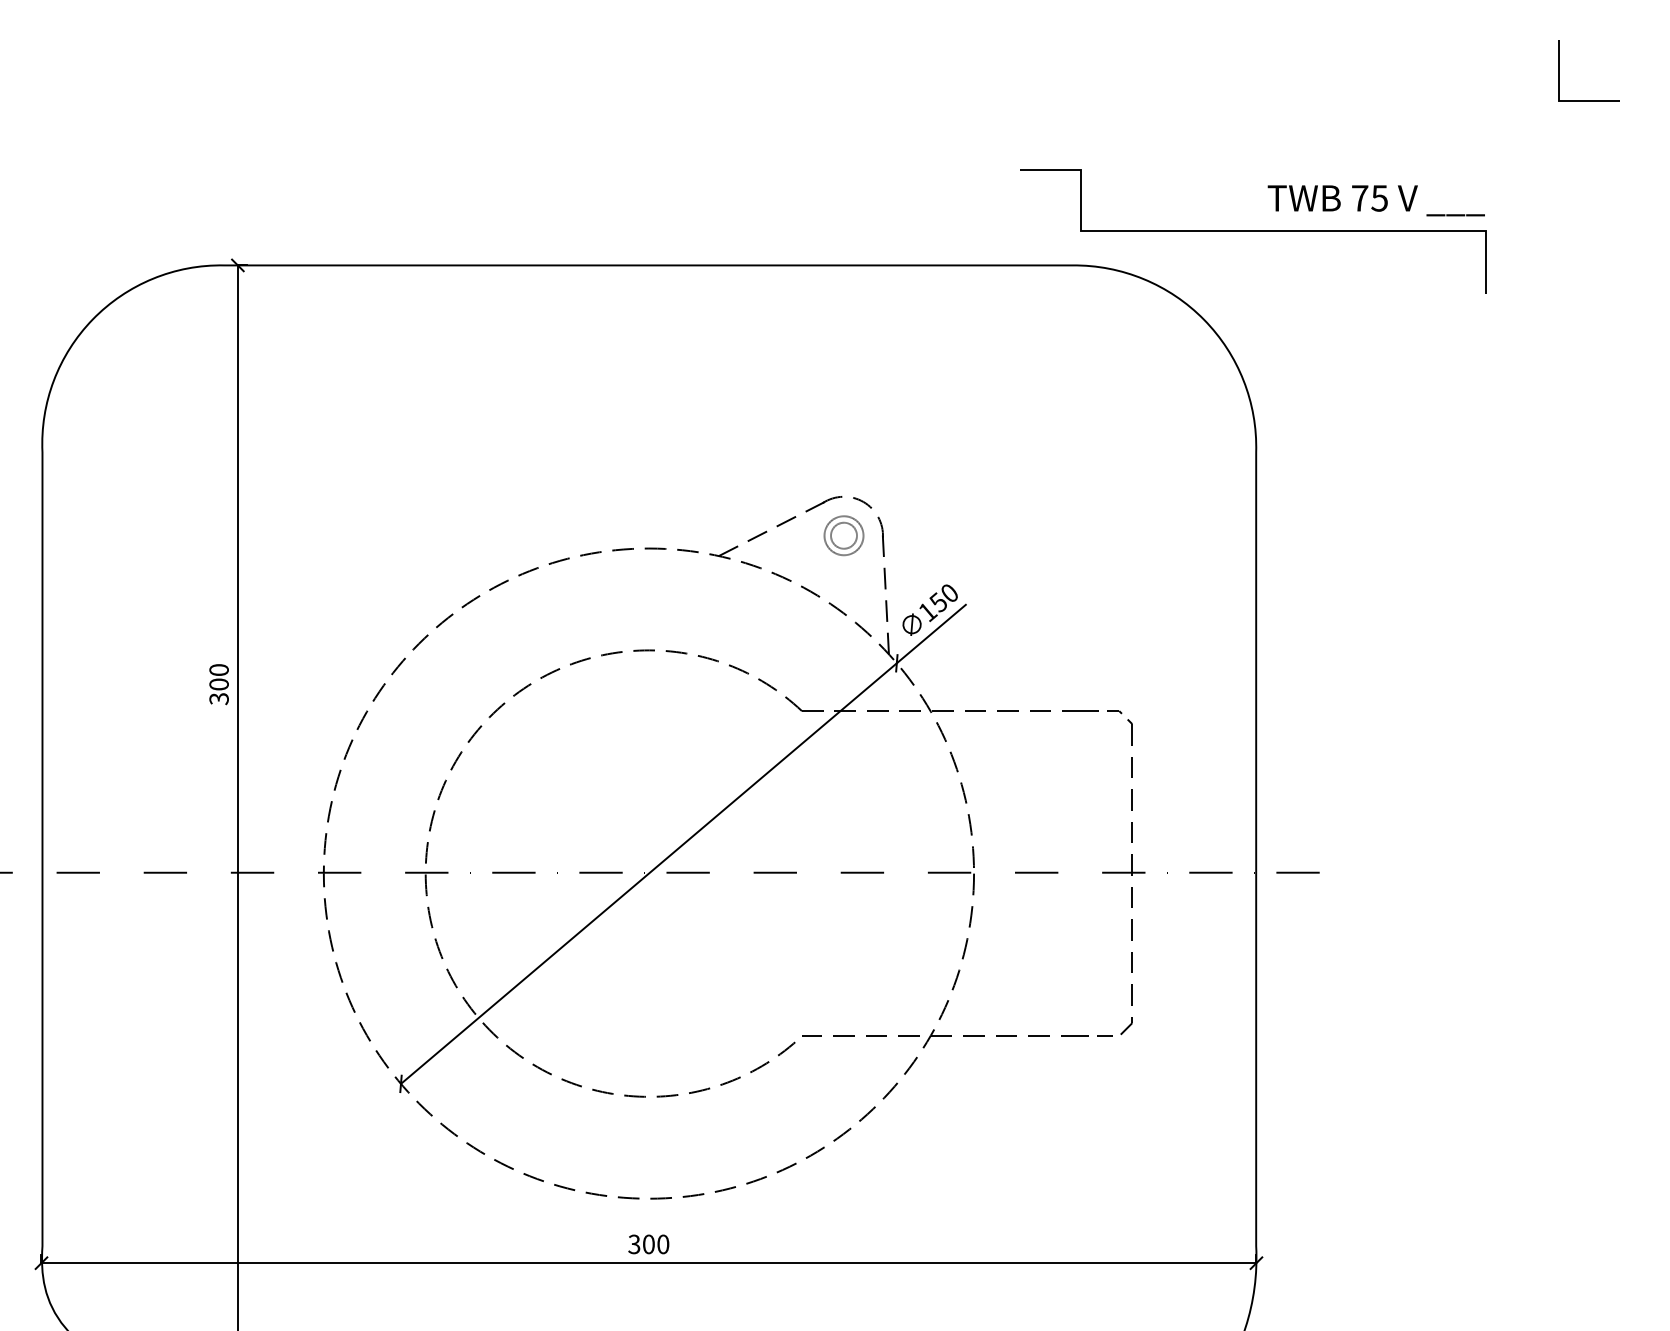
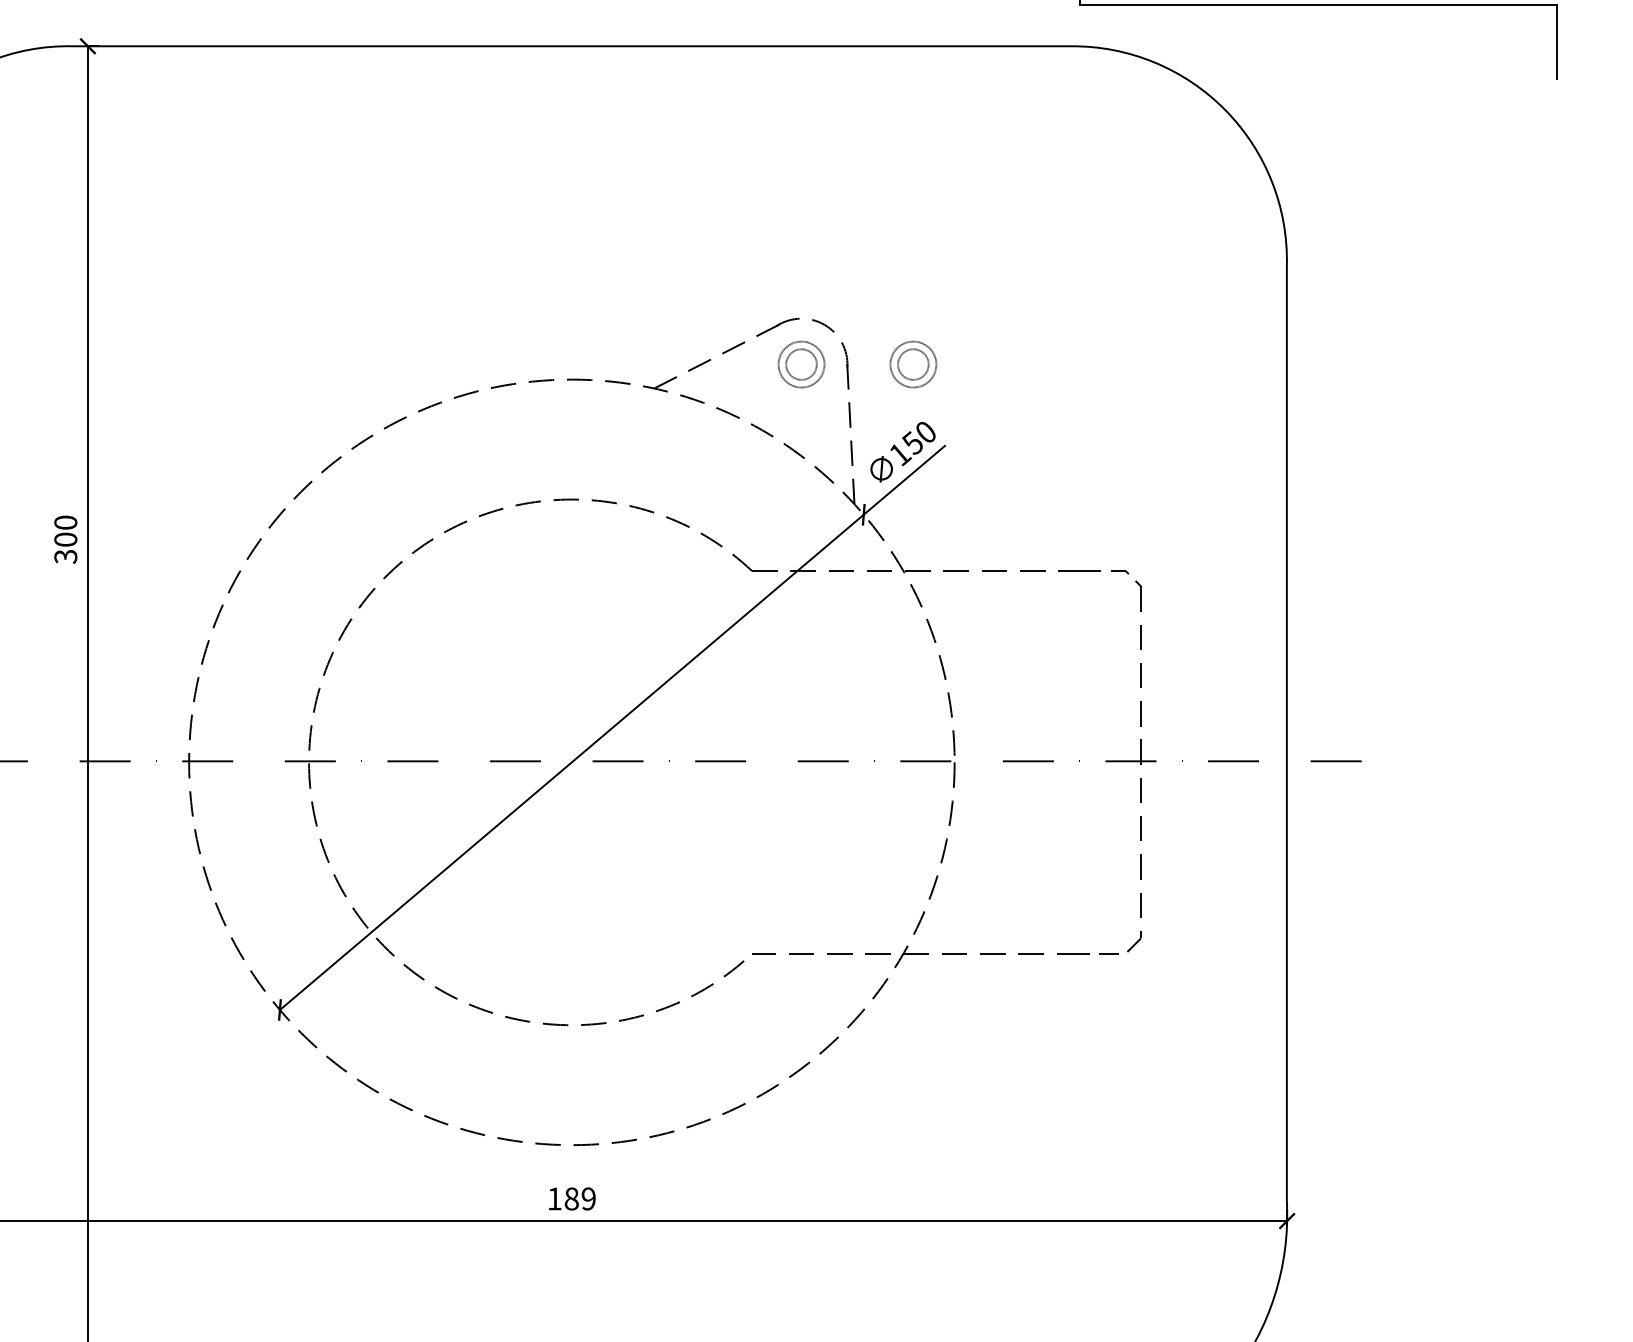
part: (938, 535) -> (912, 364), added
text: (648, 1244) -> (571, 1199), 300 -> 189

